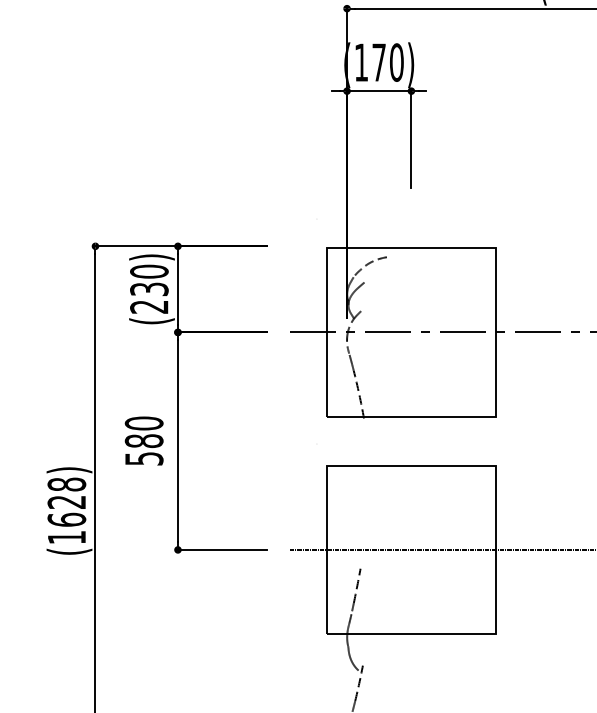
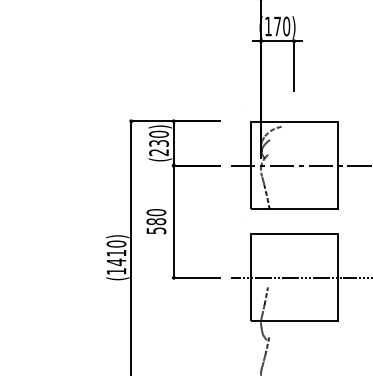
text: (66, 502) -> (116, 253), (1628) -> (1410)

